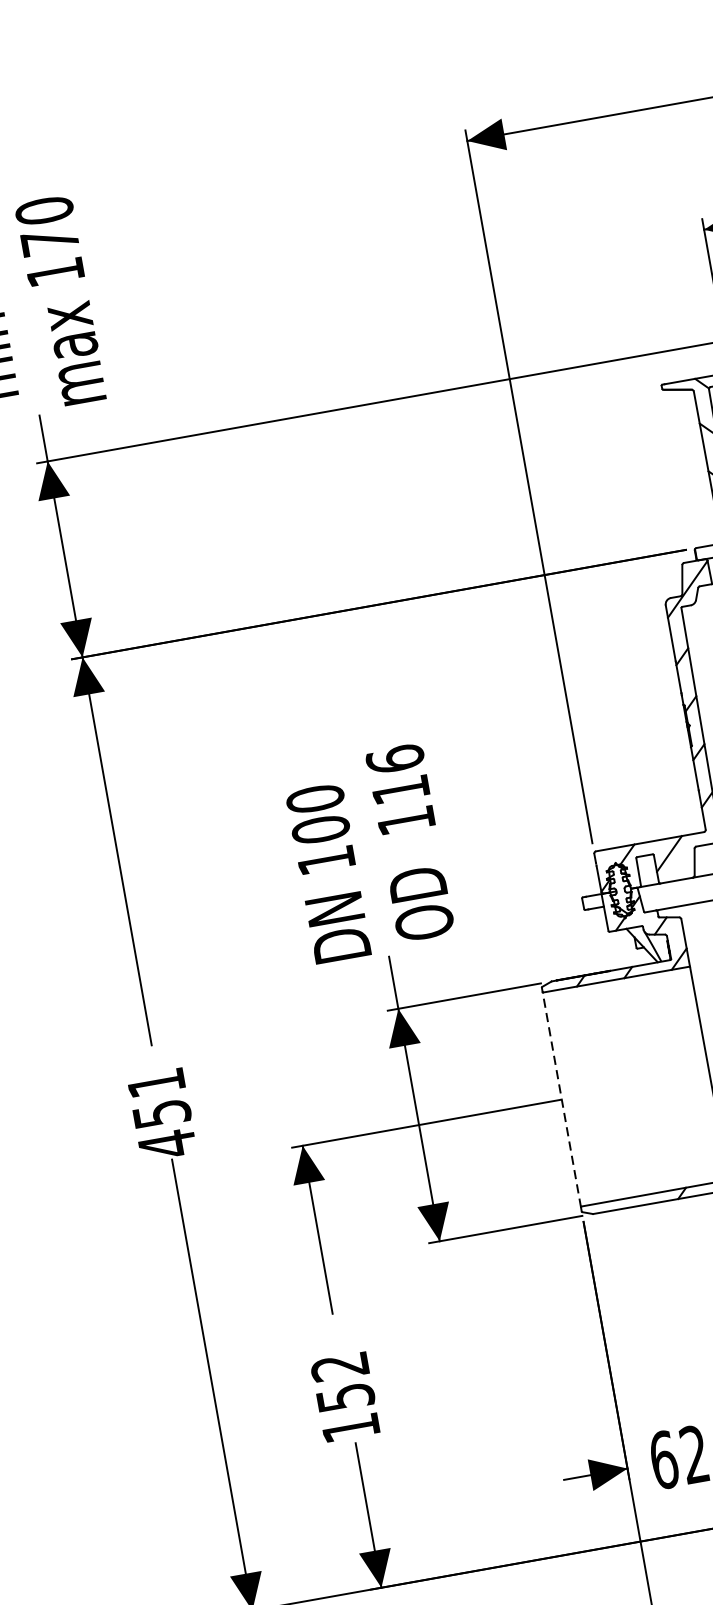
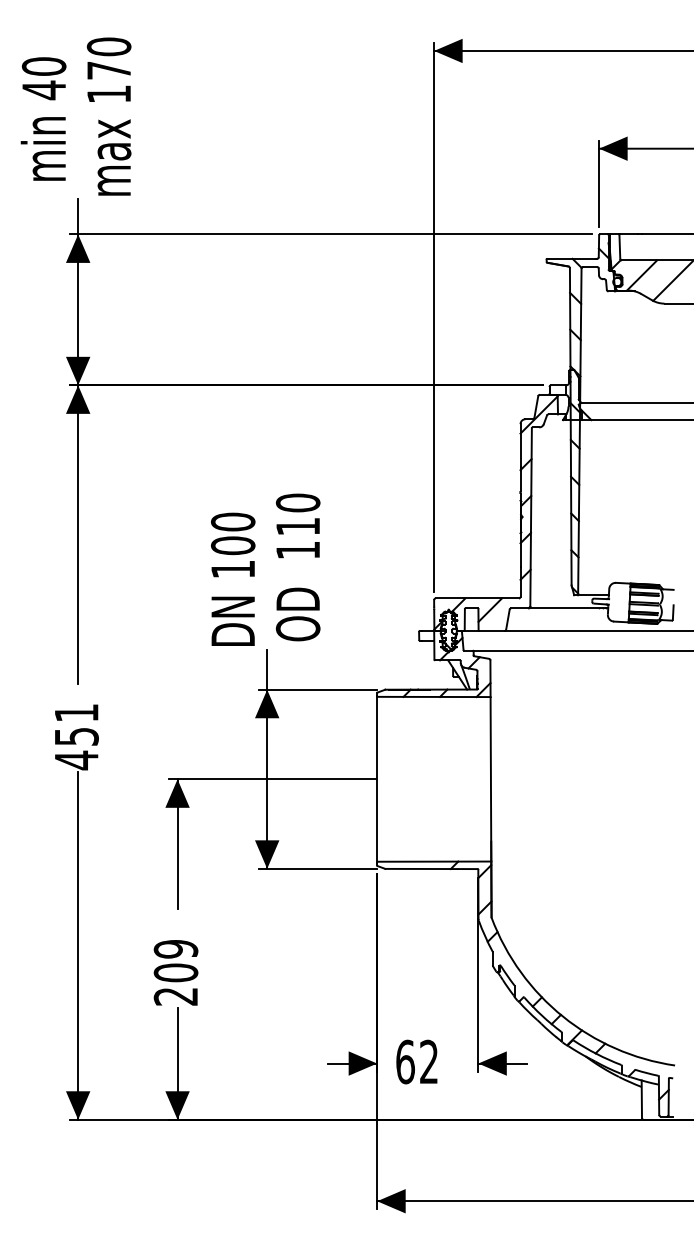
text: (394, 758) -> (297, 502), 116 -> 110
line: (562, 1098) -> (377, 778), dashed -> solid
text: (344, 1397) -> (175, 972), 152 -> 209

